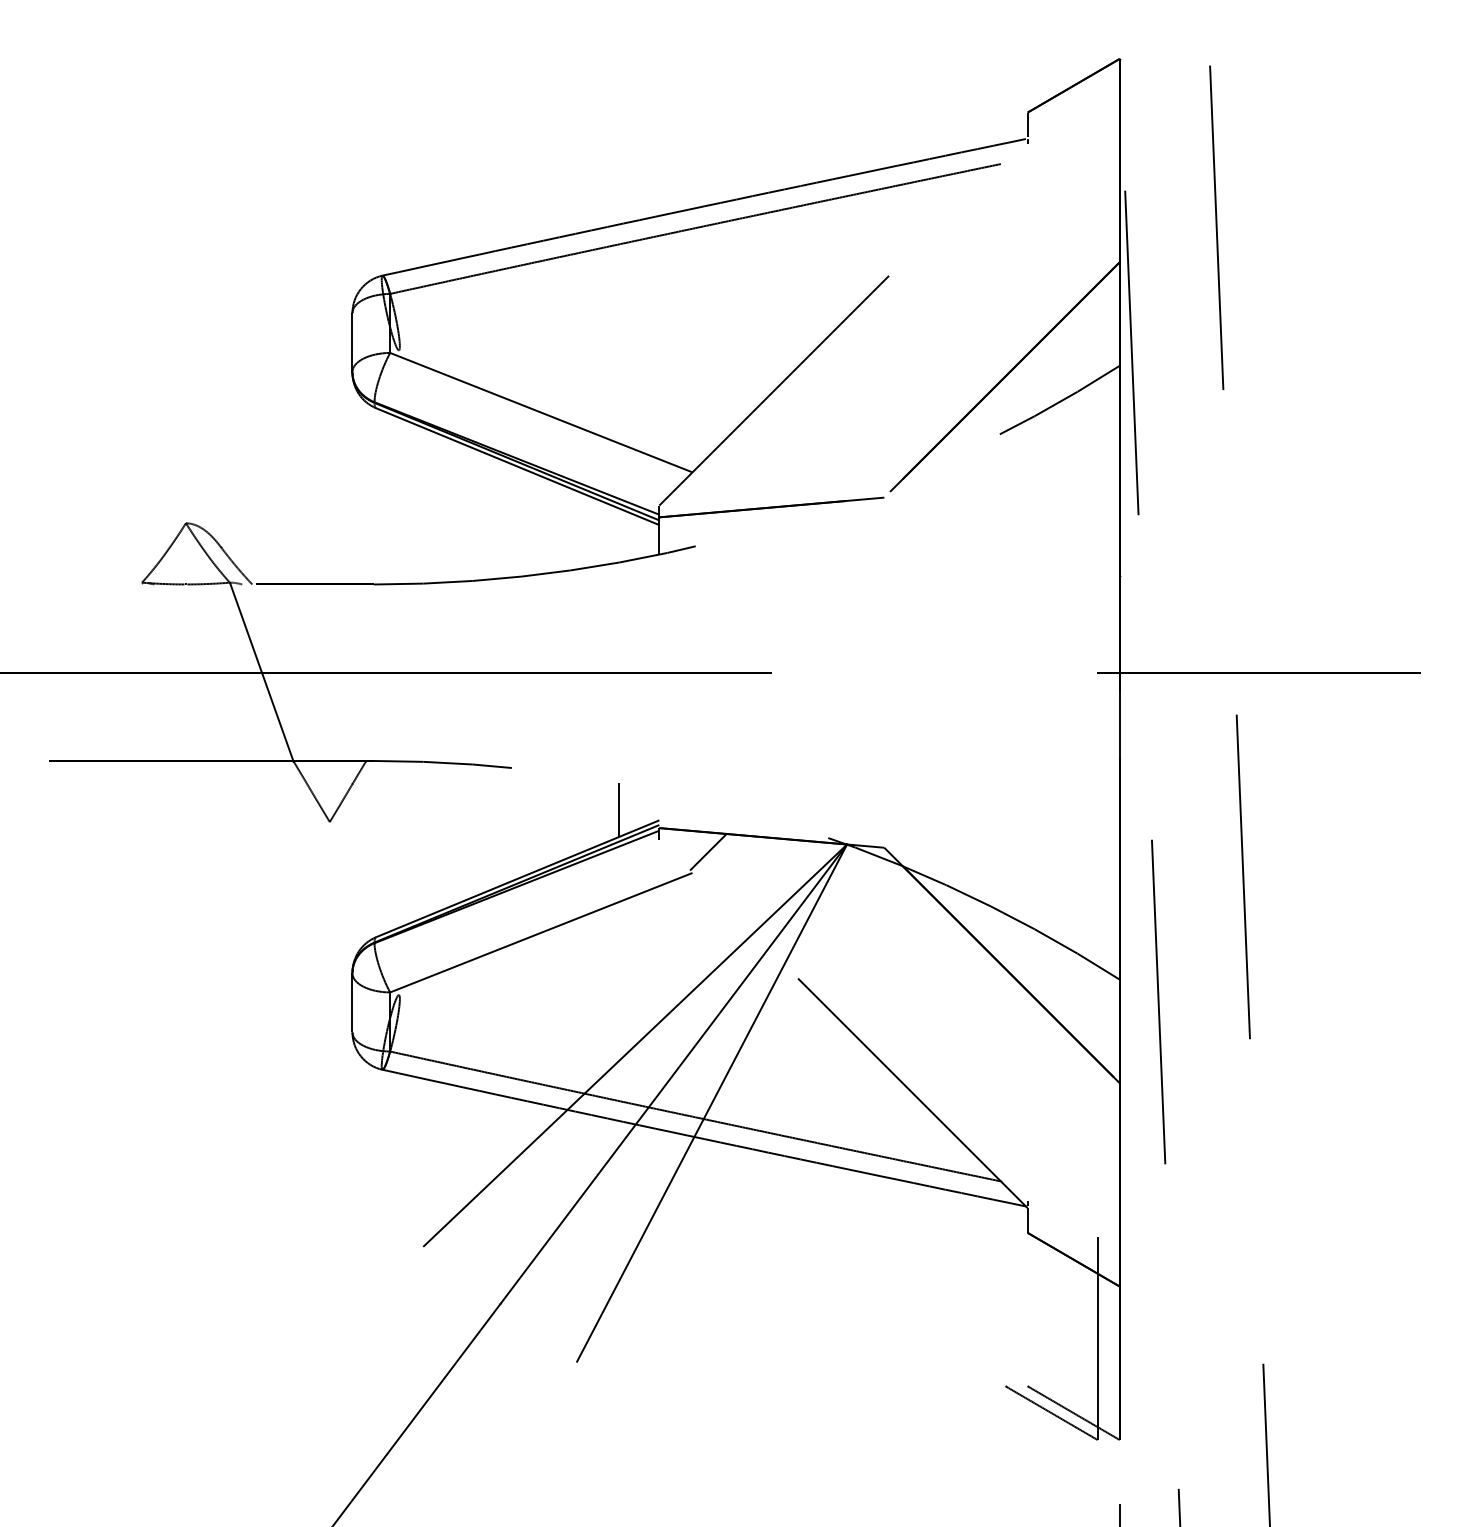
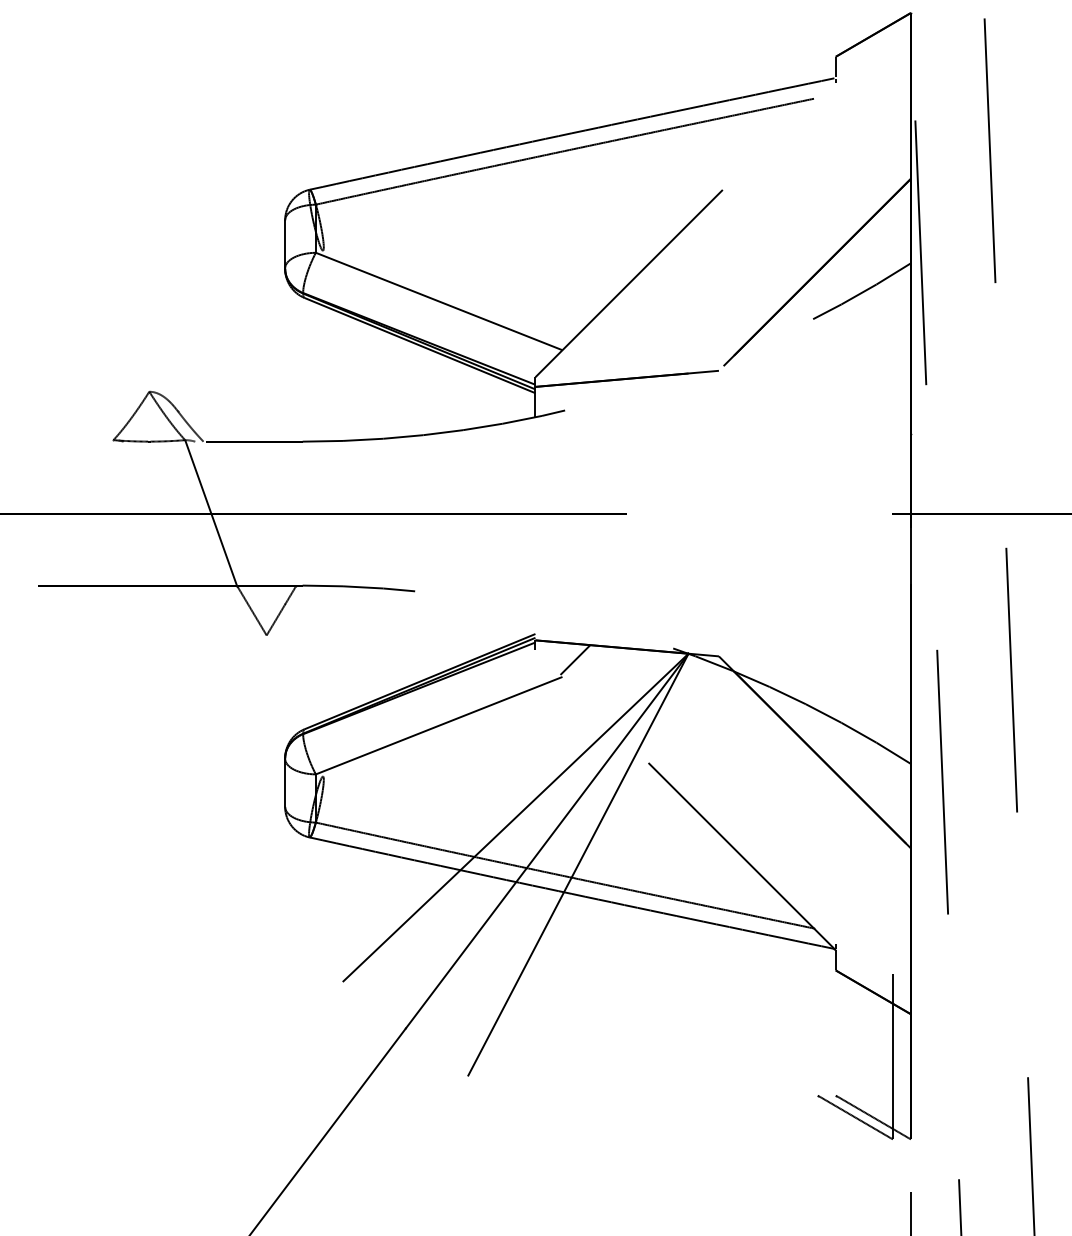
line: (619, 809) -> (502, 625), removed

